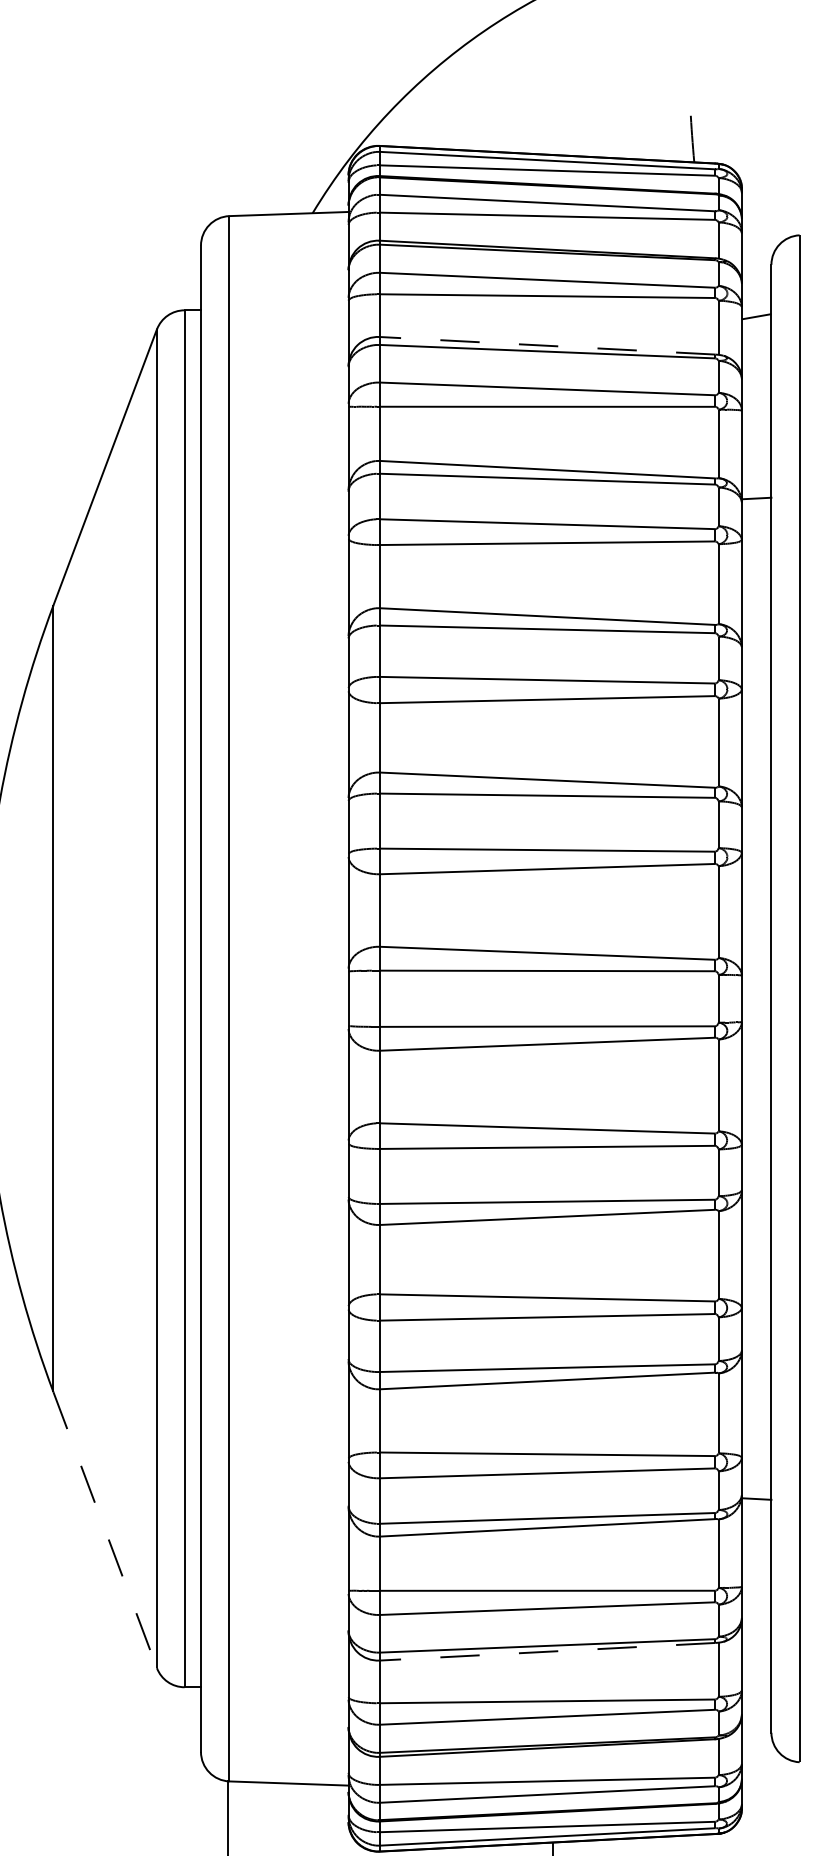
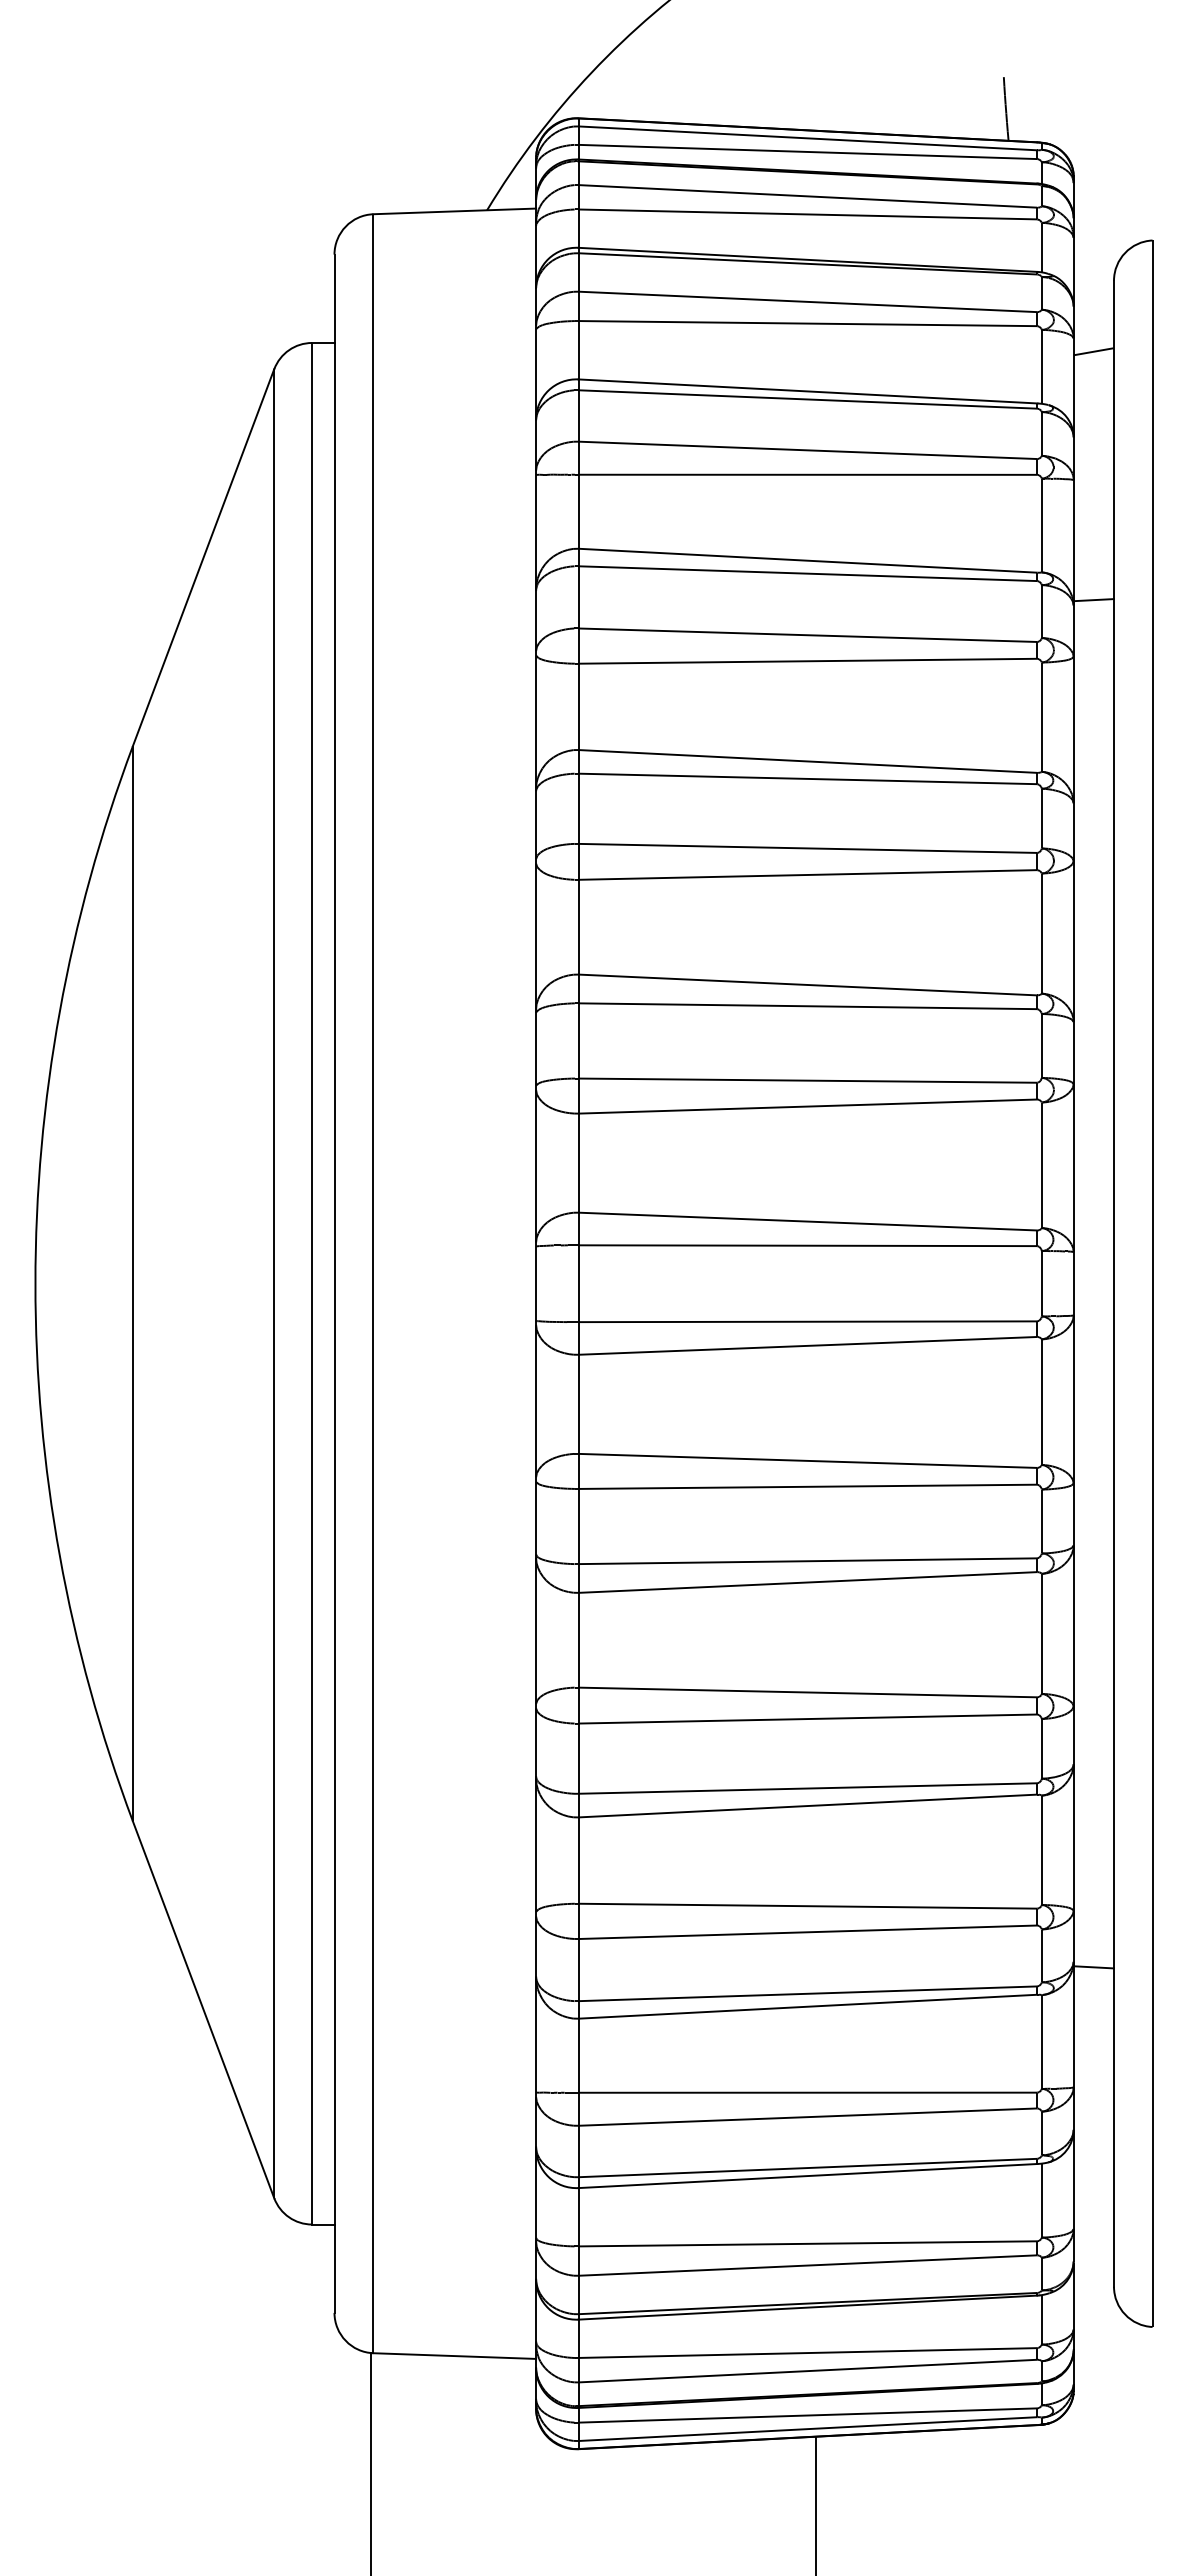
line: (547, 345) -> (807, 391), dashed -> solid
line: (105, 1530) -> (203, 2010), dashed -> solid
line: (547, 1652) -> (807, 2176), dashed -> solid

